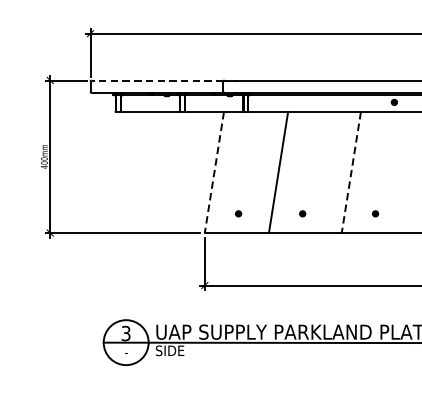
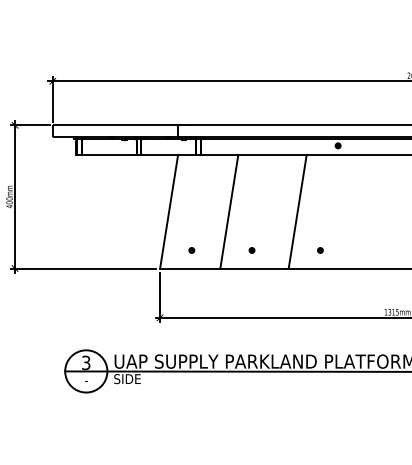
line: (157, 80) -> (115, 125), dashed -> solid
line: (214, 172) -> (169, 211), dashed -> solid
line: (351, 172) -> (297, 211), dashed -> solid

